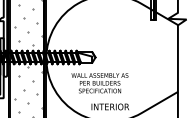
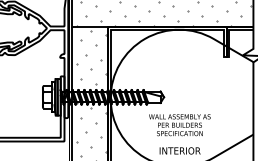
text: (99, 83) -> (179, 125), moved

